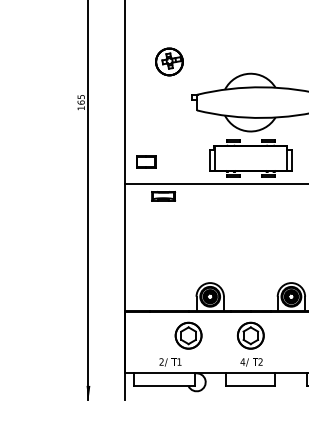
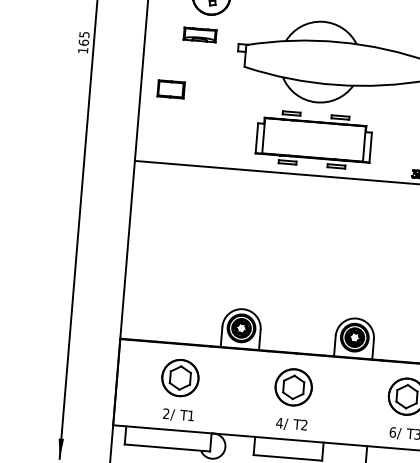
part: (146, 161) -> (171, 89), moved
part: (163, 196) -> (199, 35), moved
part: (188, 335) -> (180, 377), moved

